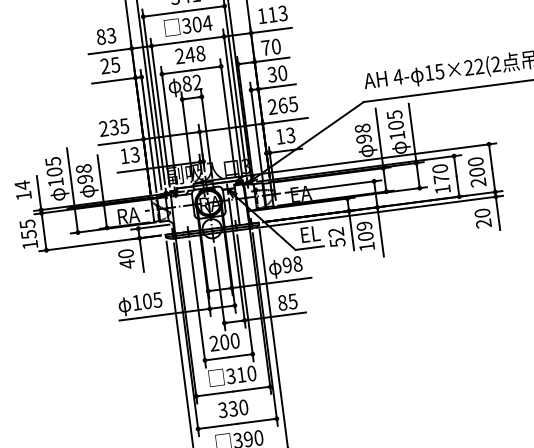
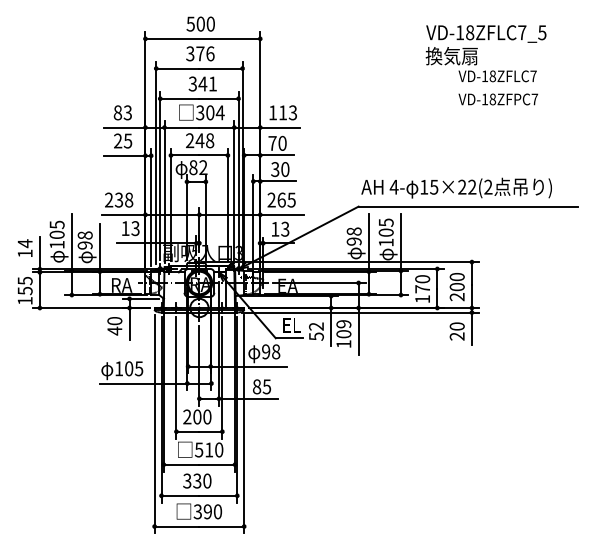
text: (123, 125) -> (128, 199), 235 -> 238
text: (231, 375) -> (199, 449), 310 -> 510

